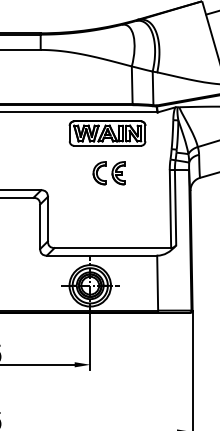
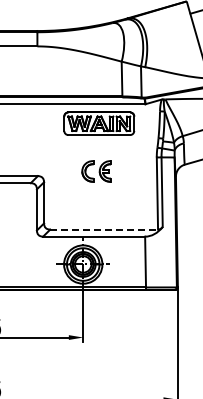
part: (108, 173) -> (96, 171), moved
line: (113, 247) -> (104, 229), solid -> dashed

